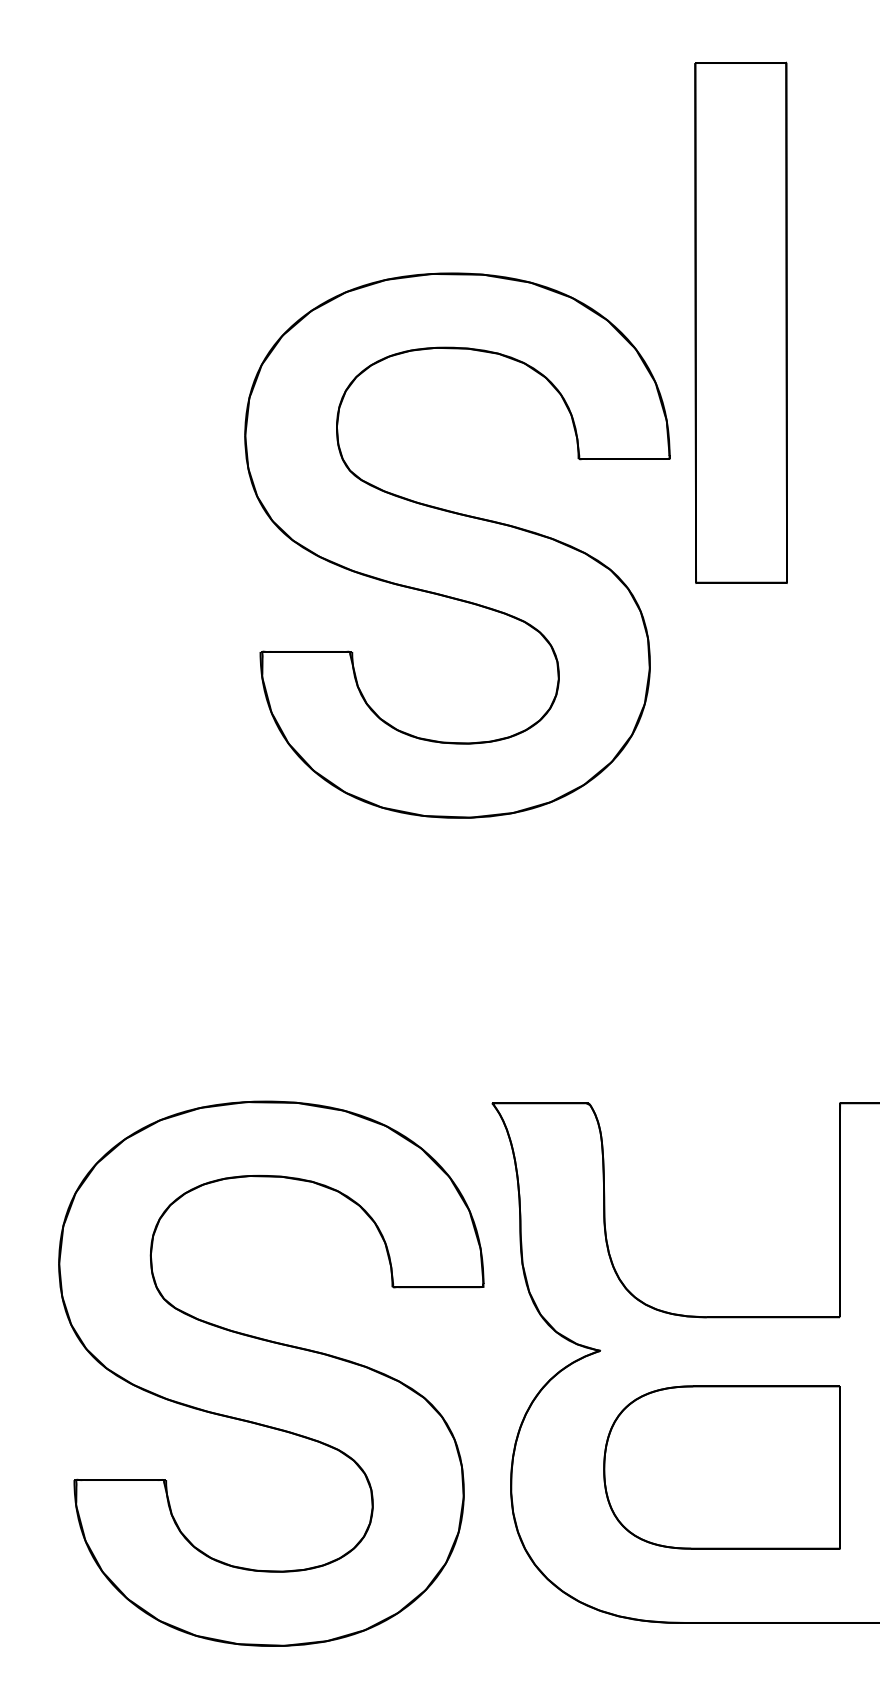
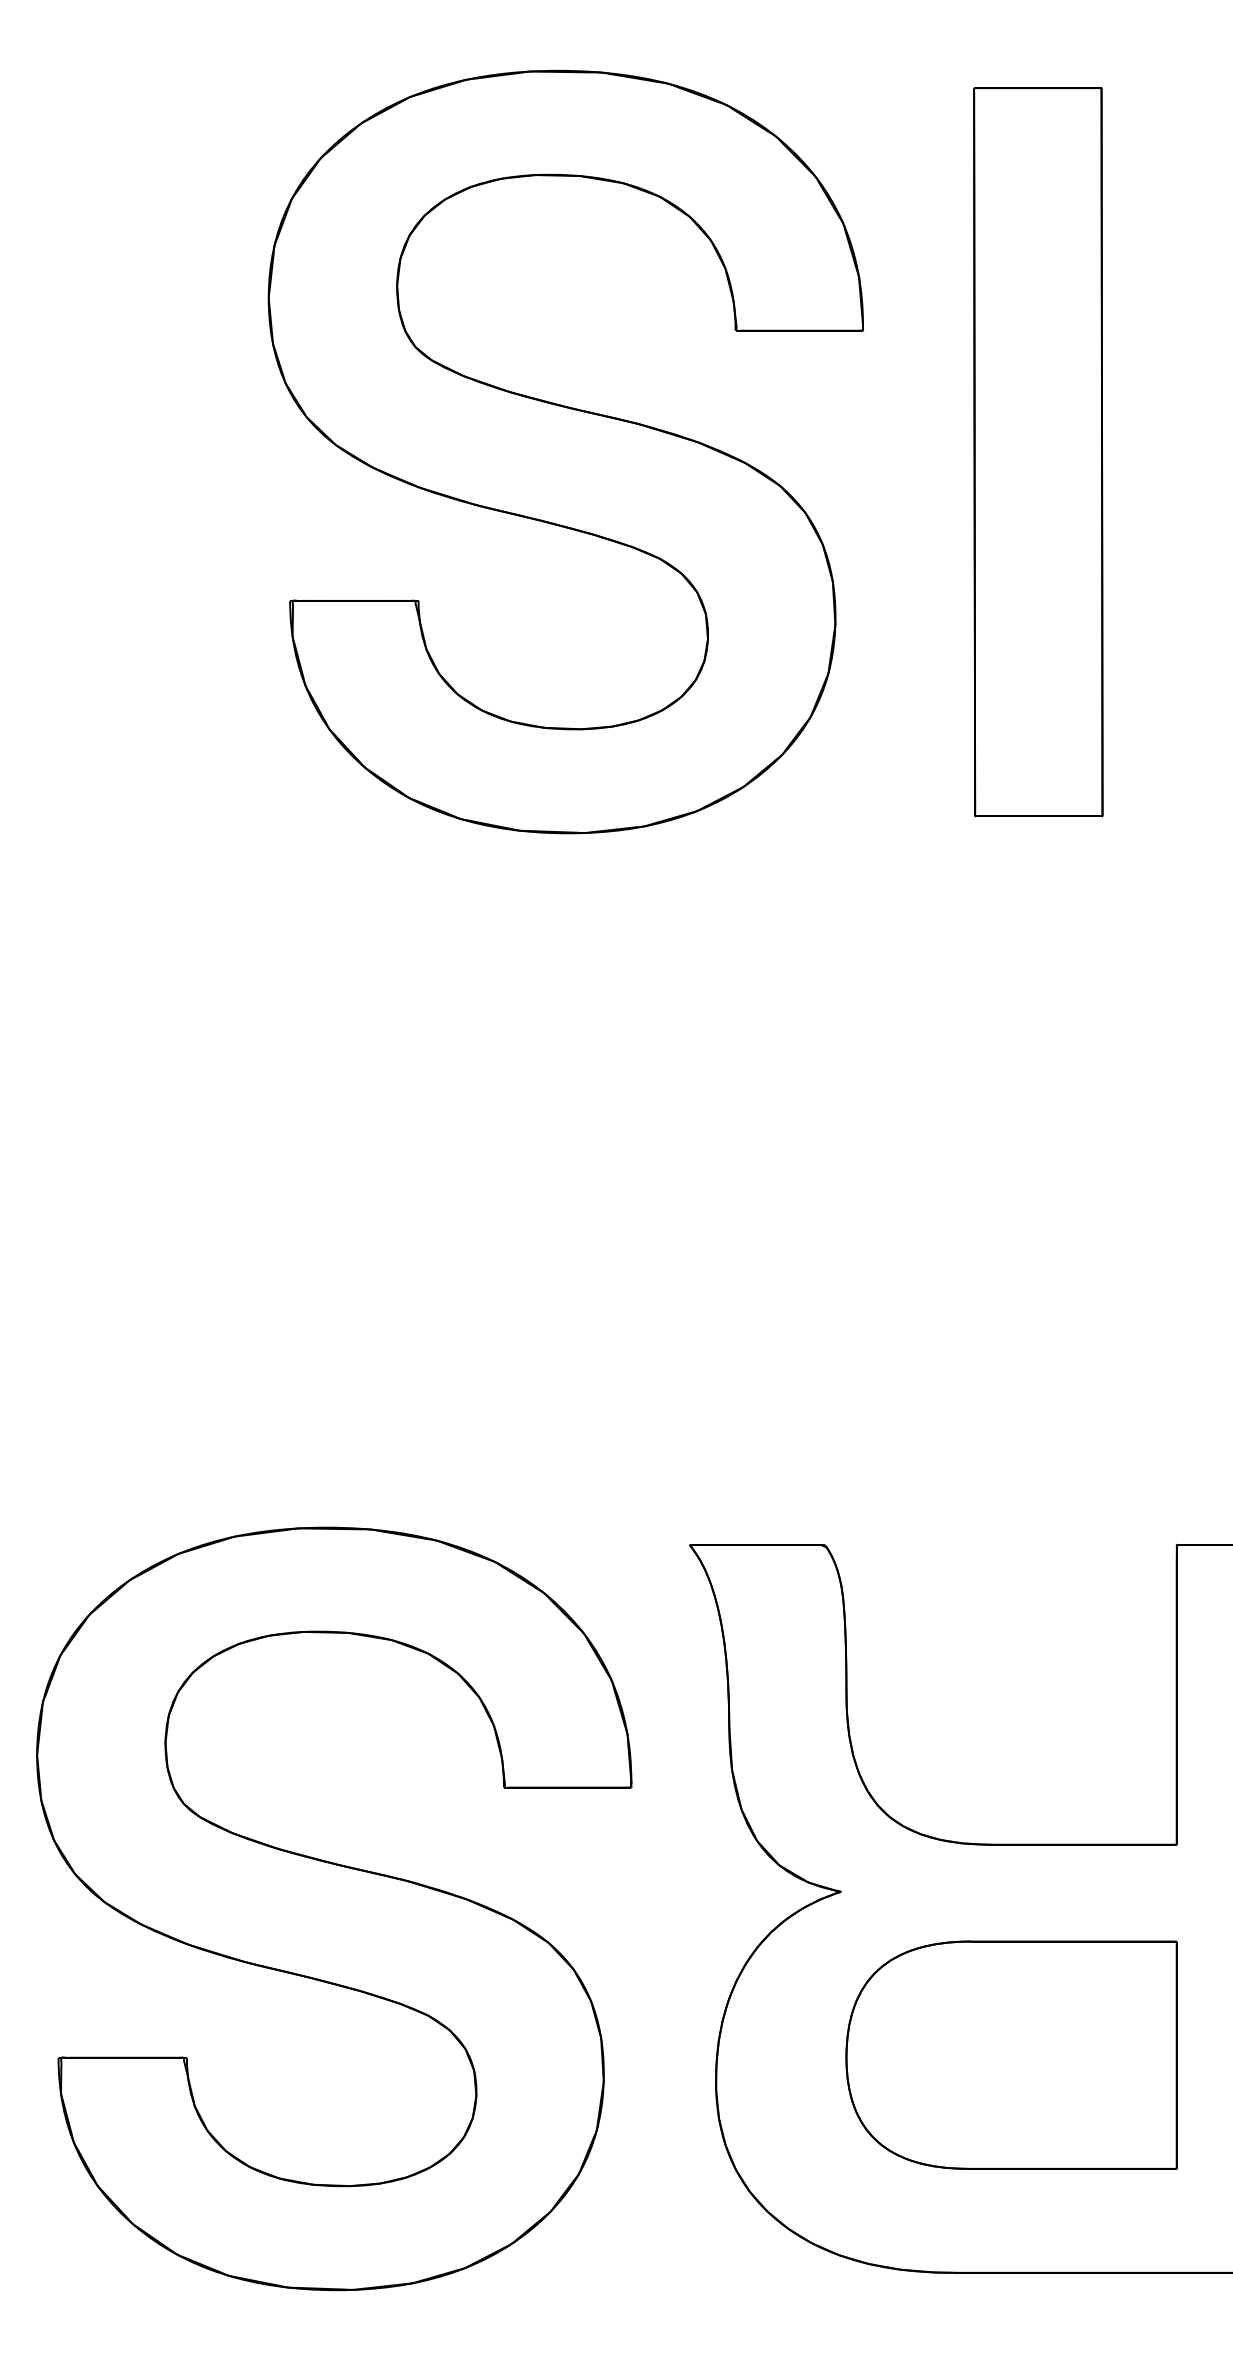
part: (457, 545) -> (565, 451), moved
part: (271, 1373) -> (334, 1908), moved

